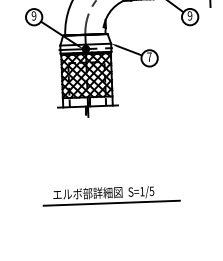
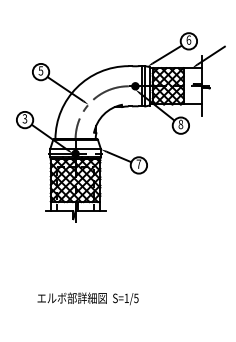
text: (33, 15) -> (24, 118), 9 -> 3
text: (189, 15) -> (180, 124), 9 -> 8
line: (111, 202) -> (95, 308), removed

